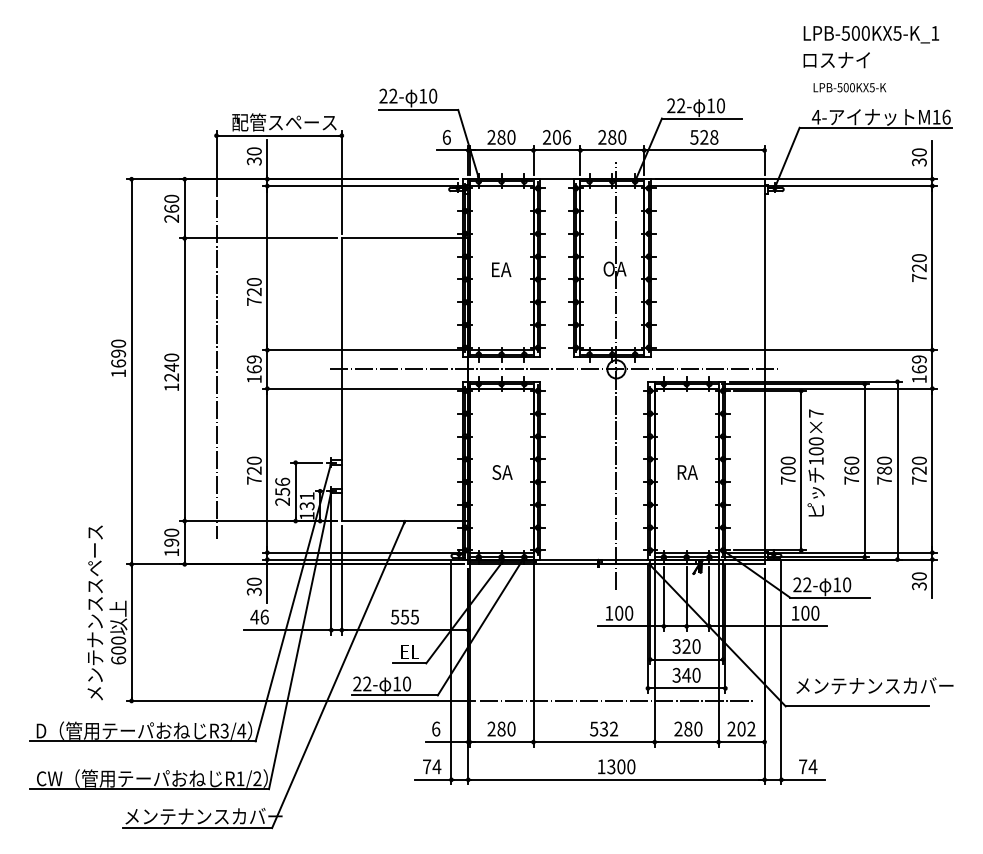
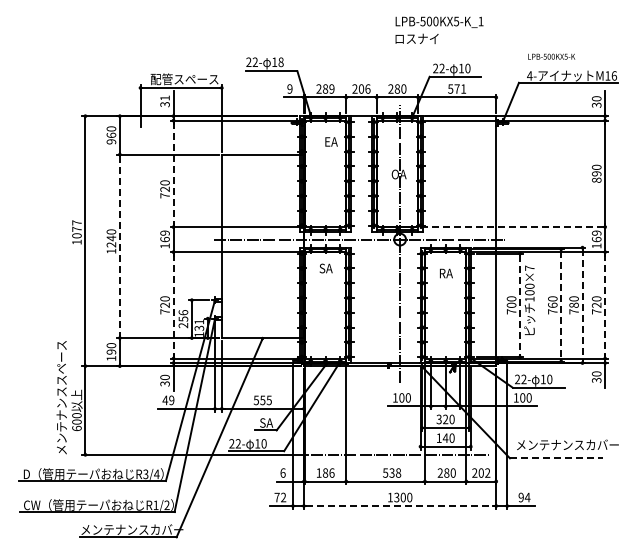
text: (871, 45) -> (439, 29), moved
text: (432, 96) -> (280, 62), 10 -> 18
text: (446, 136) -> (289, 88), 6 -> 9
text: (510, 136) -> (331, 88), 280 -> 289
text: (709, 136) -> (460, 88), 528 -> 571
text: (253, 150) -> (164, 97), 30 -> 31
text: (171, 218) -> (111, 141), 260 -> 960
line: (267, 269) -> (173, 174), solid -> dashed
text: (501, 269) -> (331, 141), moved
text: (919, 272) -> (596, 176), 720 -> 890
line: (792, 350) -> (514, 227), solid -> dashed
text: (117, 353) -> (76, 229), 1690 -> 1077
line: (216, 369) -> (140, 239), removed
line: (184, 380) -> (119, 246), solid -> dashed
line: (267, 470) -> (173, 305), solid -> dashed
line: (801, 470) -> (520, 305), solid -> dashed
line: (865, 470) -> (561, 305), solid -> dashed
line: (897, 470) -> (582, 305), solid -> dashed
line: (932, 470) -> (605, 305), solid -> dashed
text: (501, 472) -> (325, 268), moved
text: (687, 472) -> (446, 273), moved
text: (264, 617) -> (171, 400), 46 -> 49
text: (410, 651) -> (266, 422), EL -> SA
text: (675, 674) -> (438, 437), 340 -> 140
line: (857, 706) -> (556, 458), solid -> dashed
text: (501, 728) -> (325, 472), 280 -> 186
text: (613, 728) -> (398, 472), 532 -> 538
text: (436, 766) -> (283, 497), 74 -> 72
text: (801, 766) -> (520, 497), 74 -> 94
line: (617, 780) -> (400, 506), solid -> dashed

